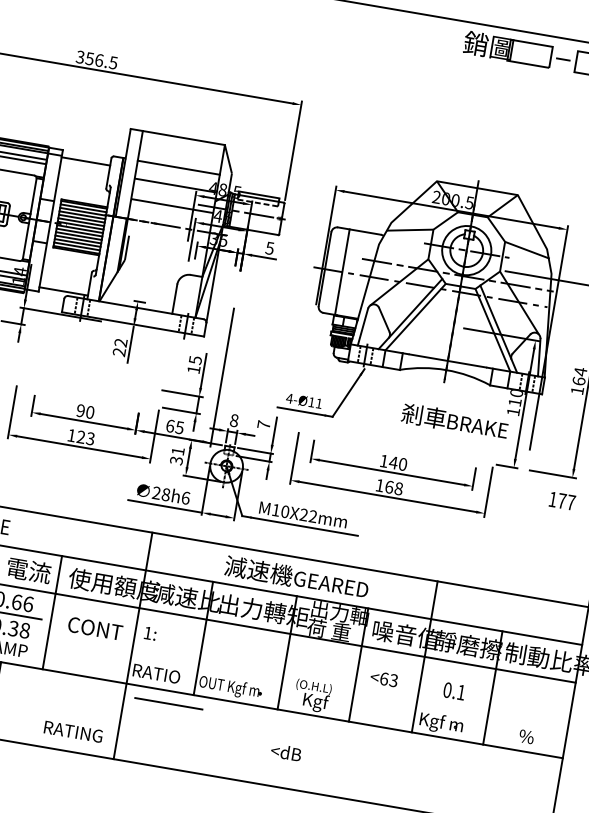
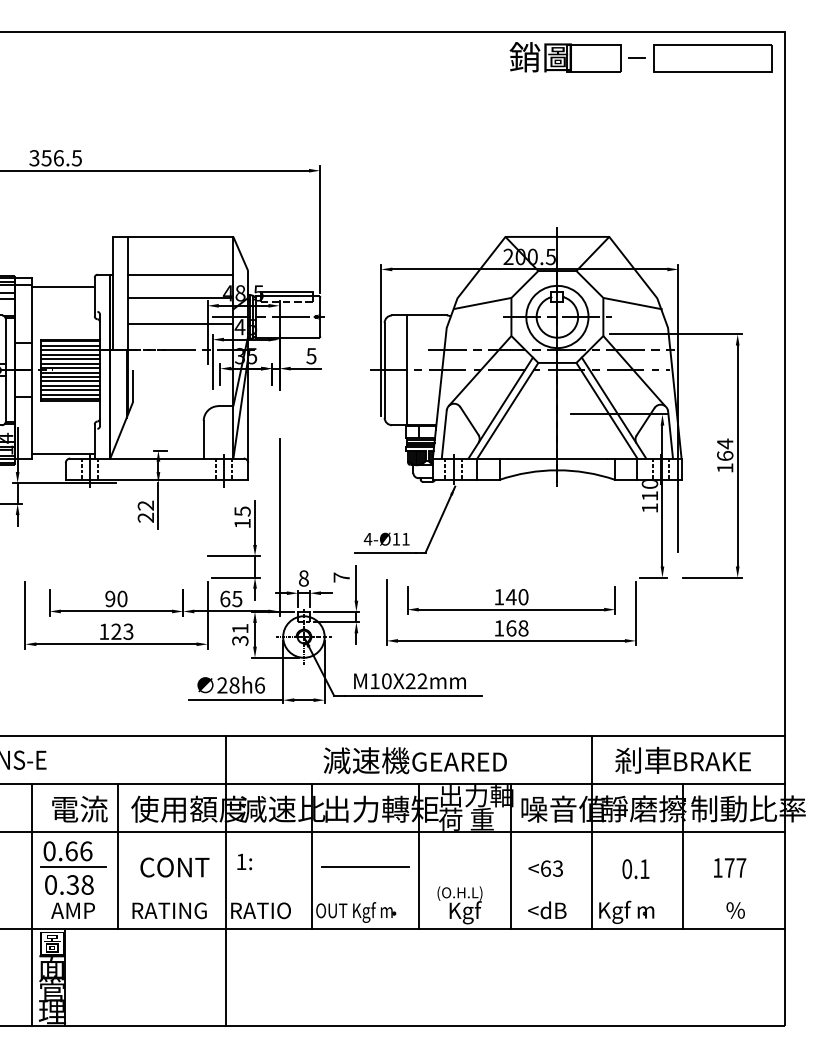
text: (454, 420) -> (682, 759), moved
text: (562, 500) -> (730, 867), moved
line: (168, 703) -> (365, 866), moved
text: (73, 731) -> (169, 910), moved
text: (286, 752) -> (547, 910), moved

